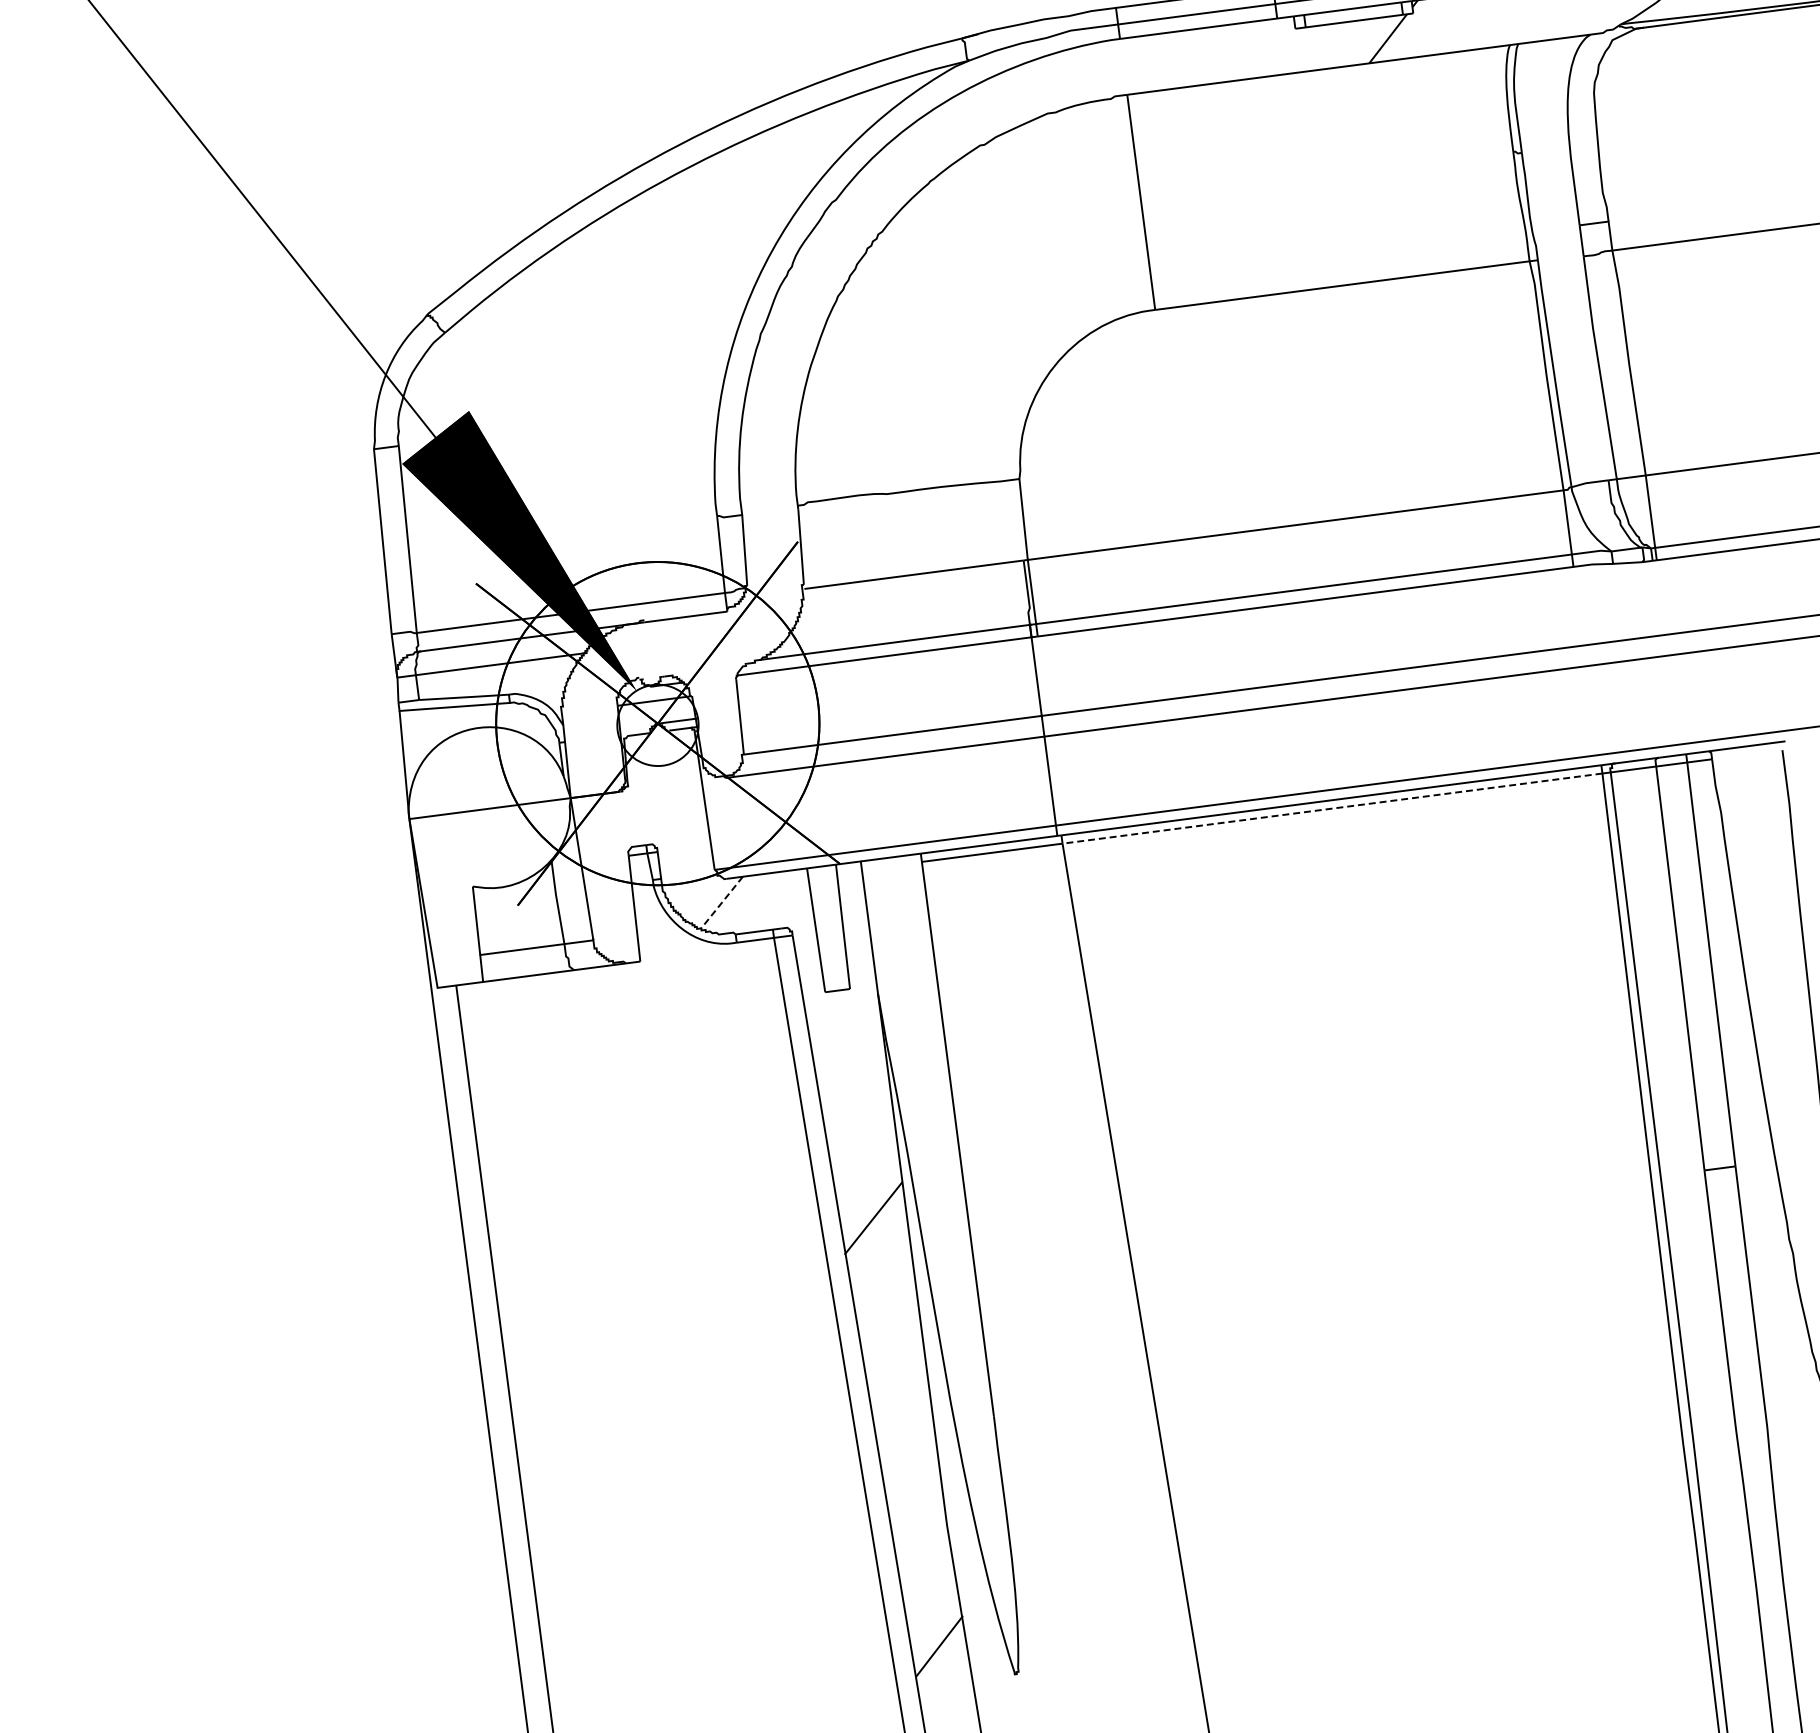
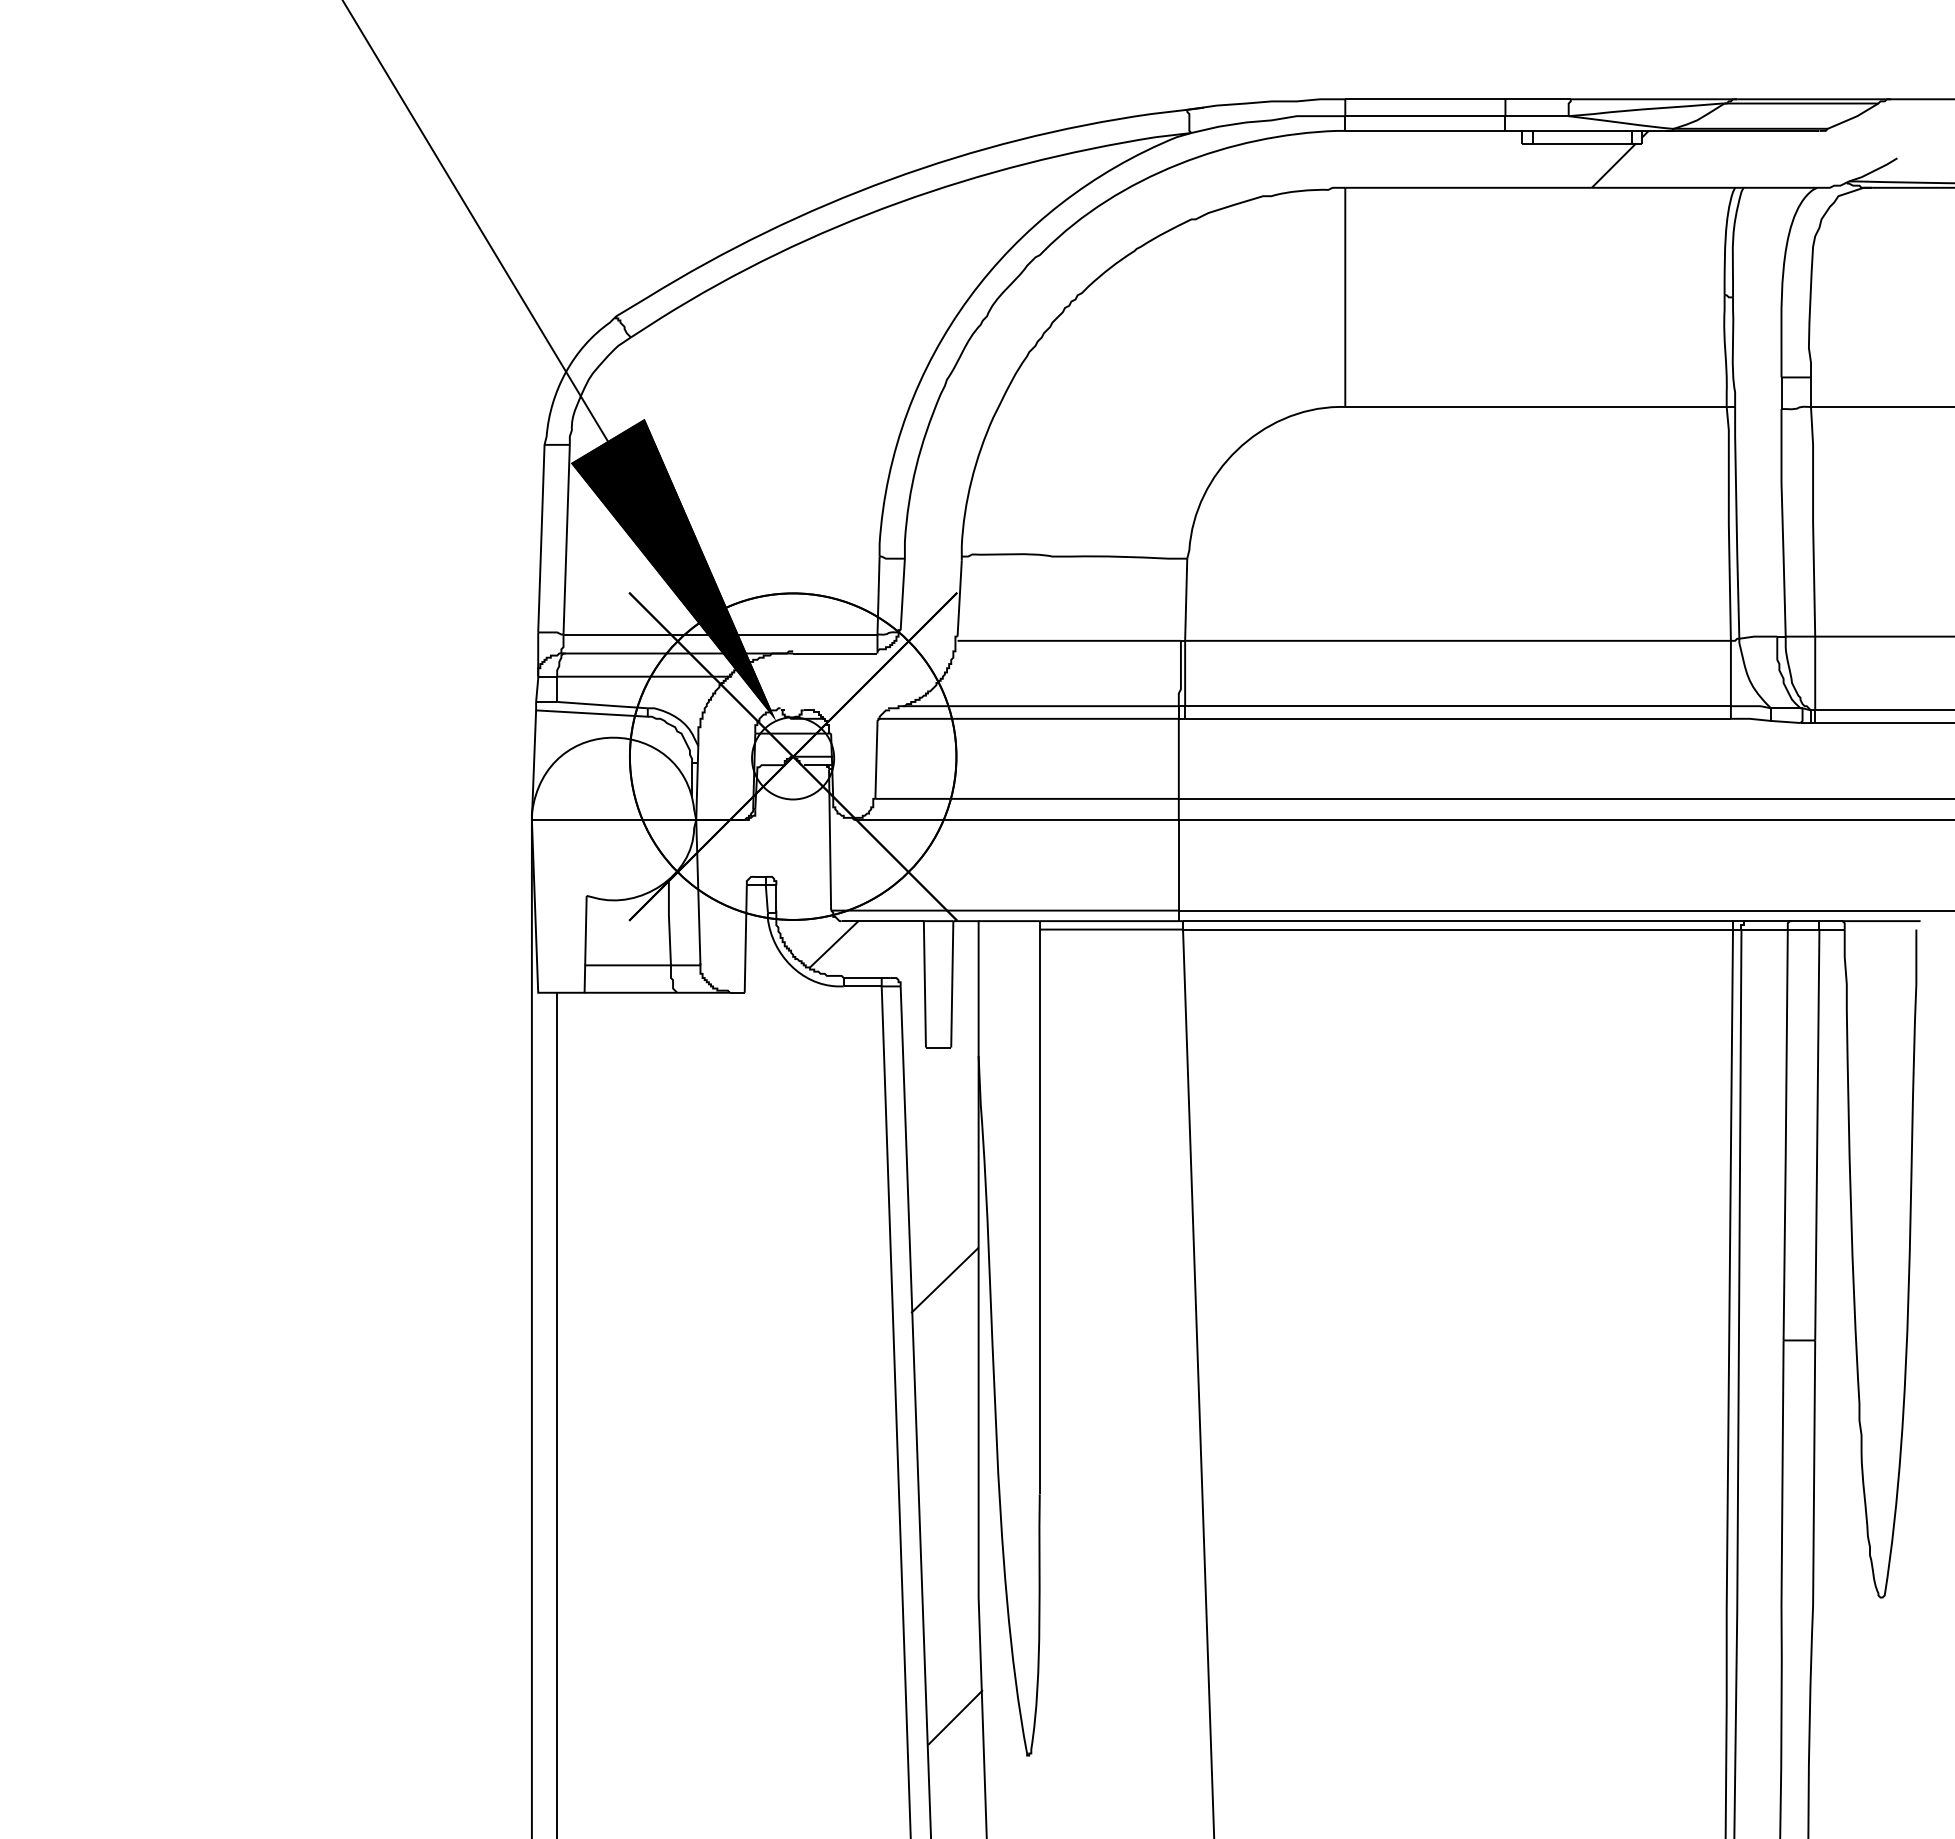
line: (1332, 808) -> (1458, 929), dashed -> solid
line: (722, 902) -> (834, 944), dashed -> solid

